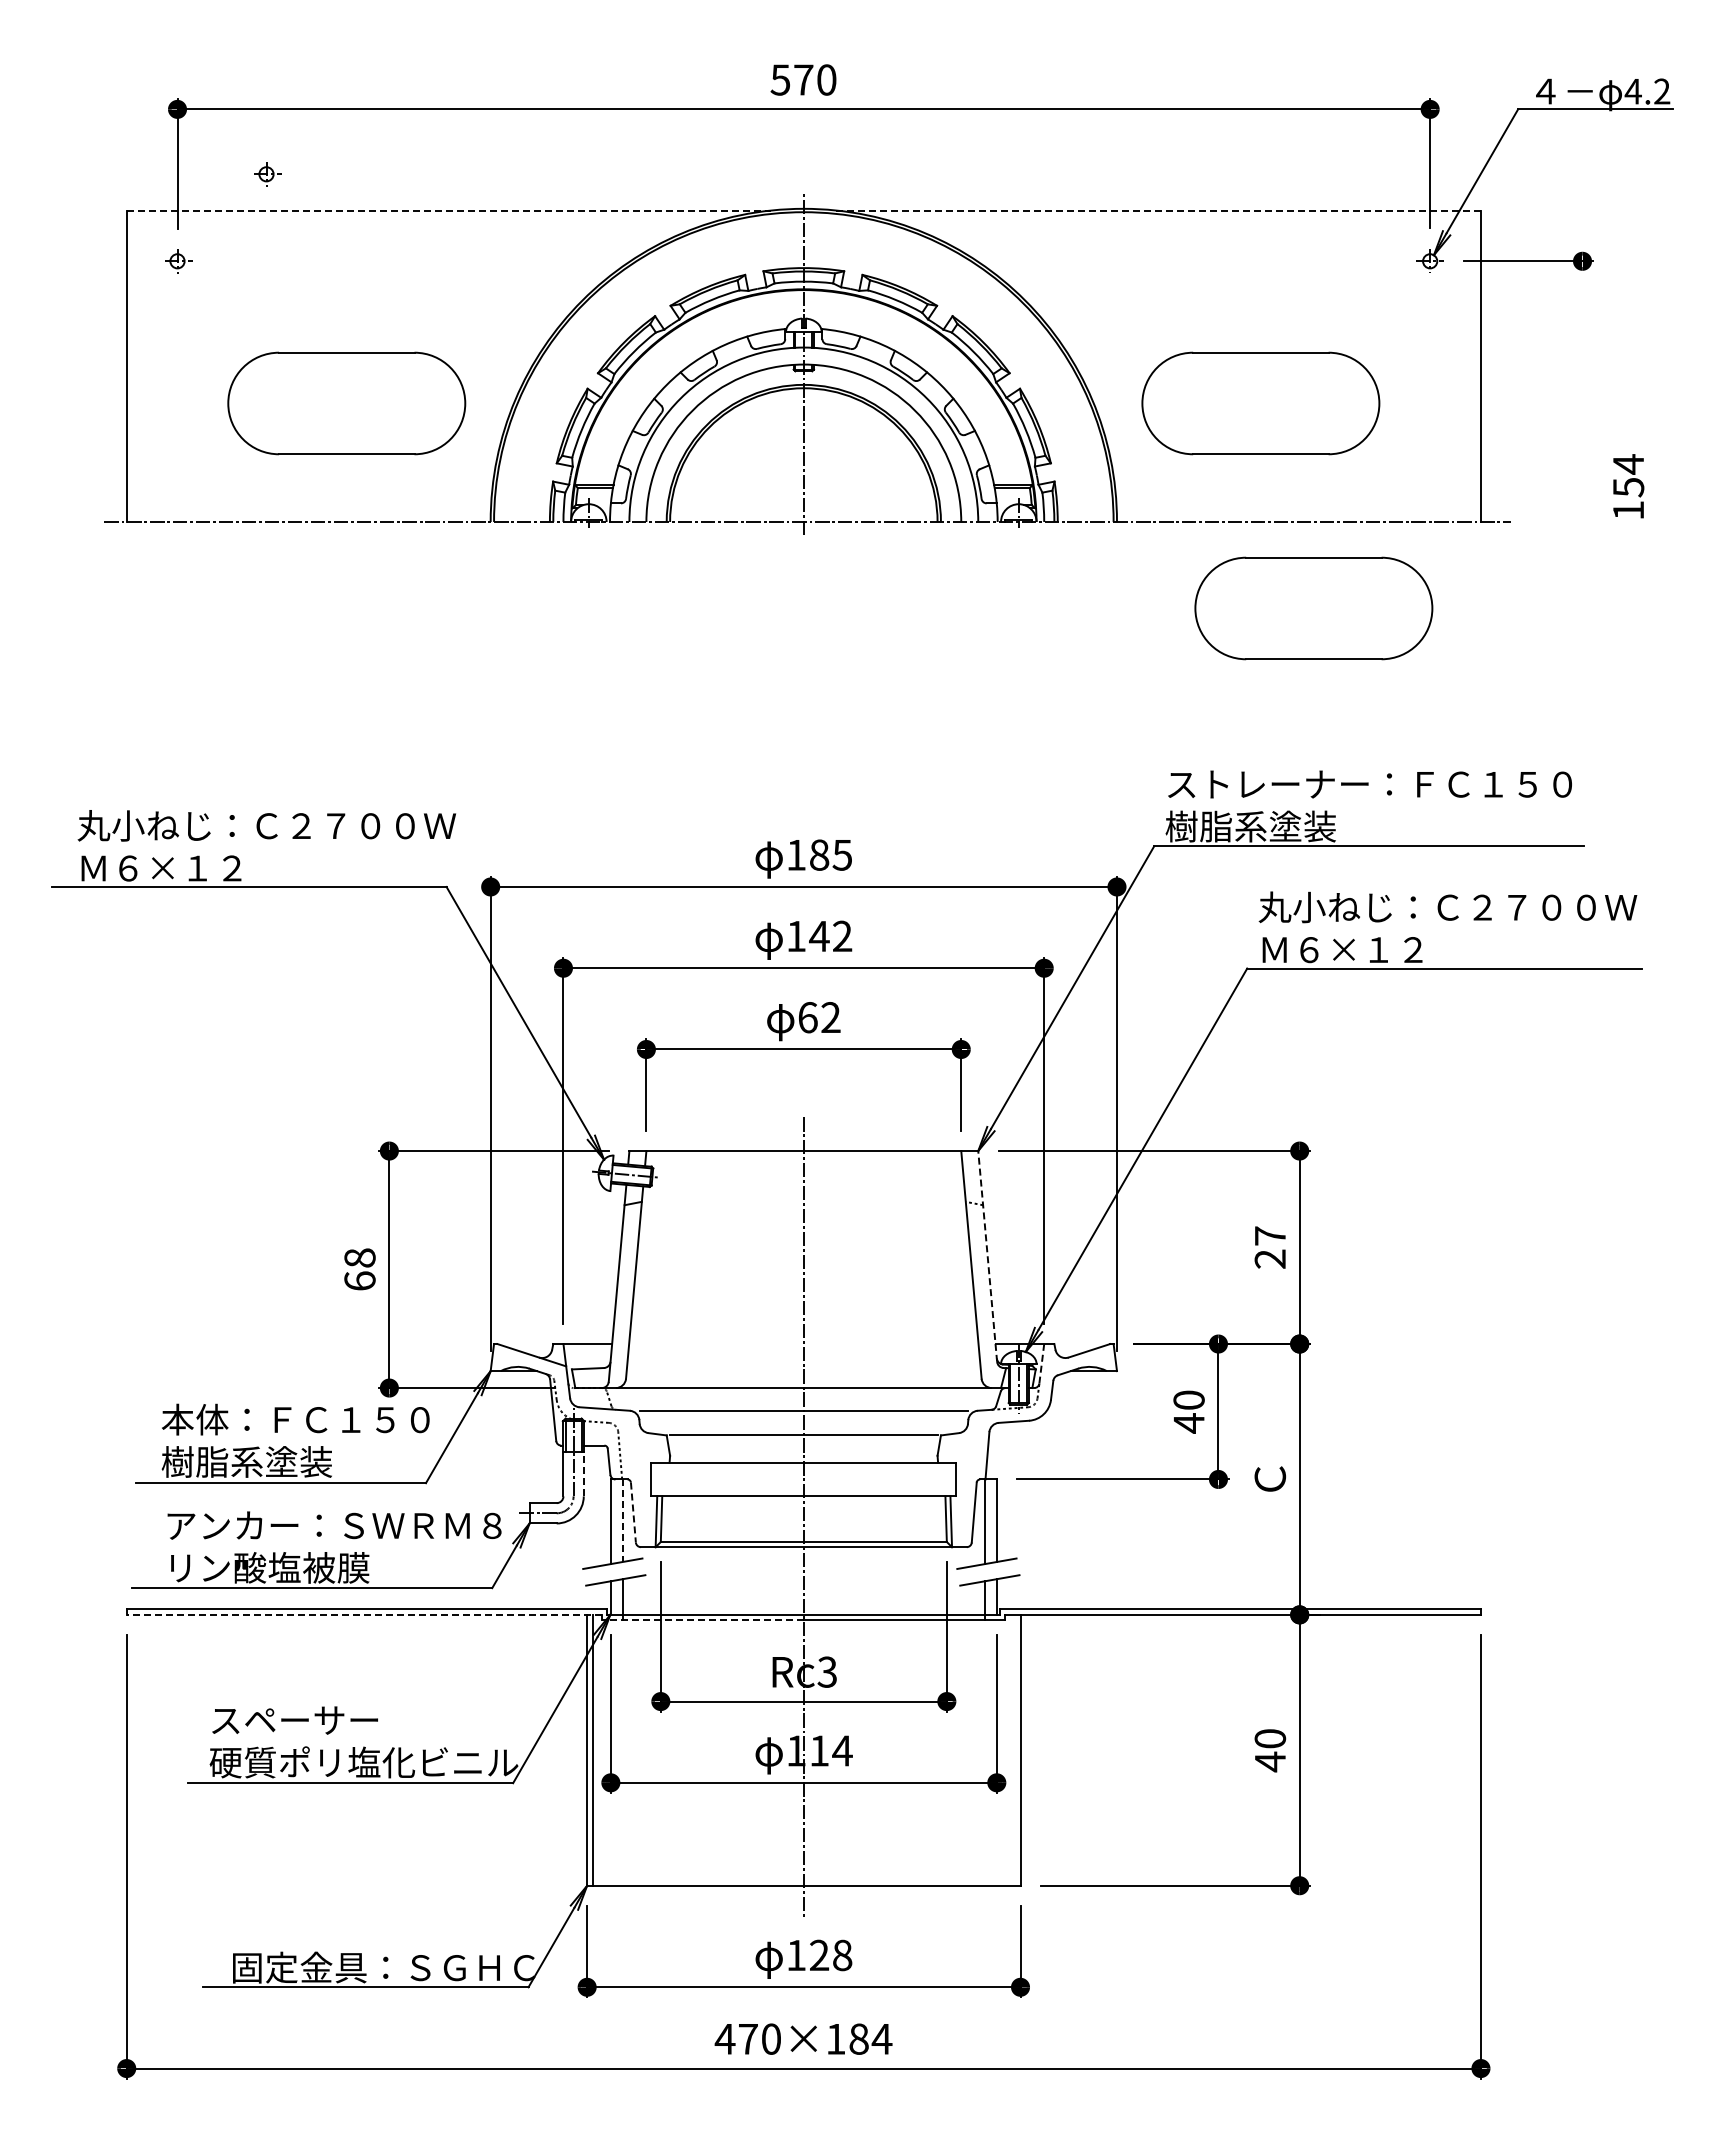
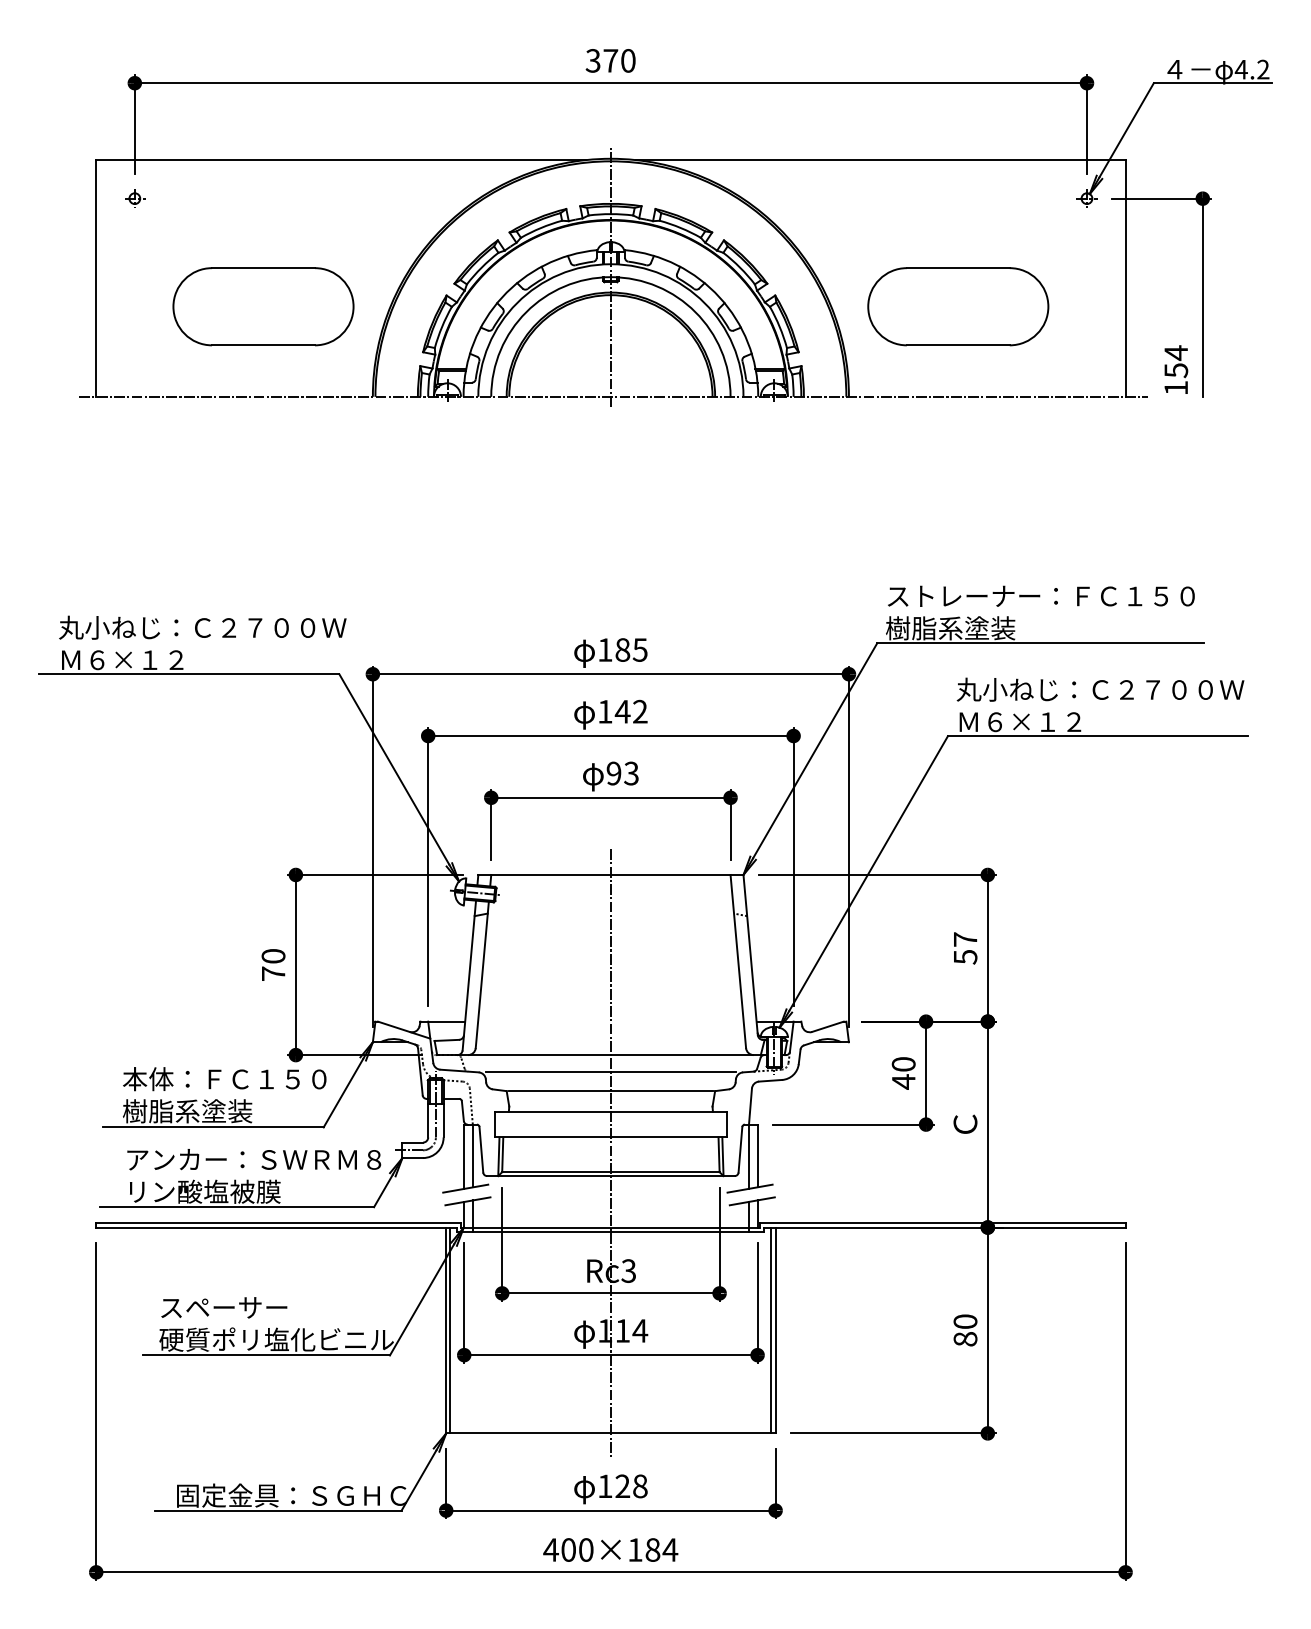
text: (780, 79) -> (593, 60), 570 -> 370
part: (267, 174) -> (203, 132), removed
line: (449, 210) -> (341, 160), dashed -> solid
line: (1159, 210) -> (881, 160), dashed -> solid
line: (1582, 391) -> (1202, 297), added
text: (1628, 486) -> (1176, 369), moved
part: (1313, 608) -> (998, 462), removed
text: (819, 1017) -> (622, 773), 62 -> 93
line: (987, 1256) -> (750, 955), dashed -> solid
text: (1270, 1259) -> (965, 957), 27 -> 57
text: (359, 1269) -> (273, 964), 68 -> 70
line: (1041, 1363) -> (791, 1036), dashed -> solid
line: (583, 1473) -> (443, 1120), dashed -> solid
line: (633, 1513) -> (481, 1150), dashed -> solid
line: (622, 1521) -> (473, 1156), dashed -> solid
line: (363, 1614) -> (276, 1227), dashed -> solid
line: (702, 1620) -> (533, 1231), dashed -> solid
line: (1015, 1749) -> (771, 1329), added
text: (1270, 1761) -> (965, 1338), 40 -> 80
text: (748, 2038) -> (568, 1549), 470×184 -> 400×184

